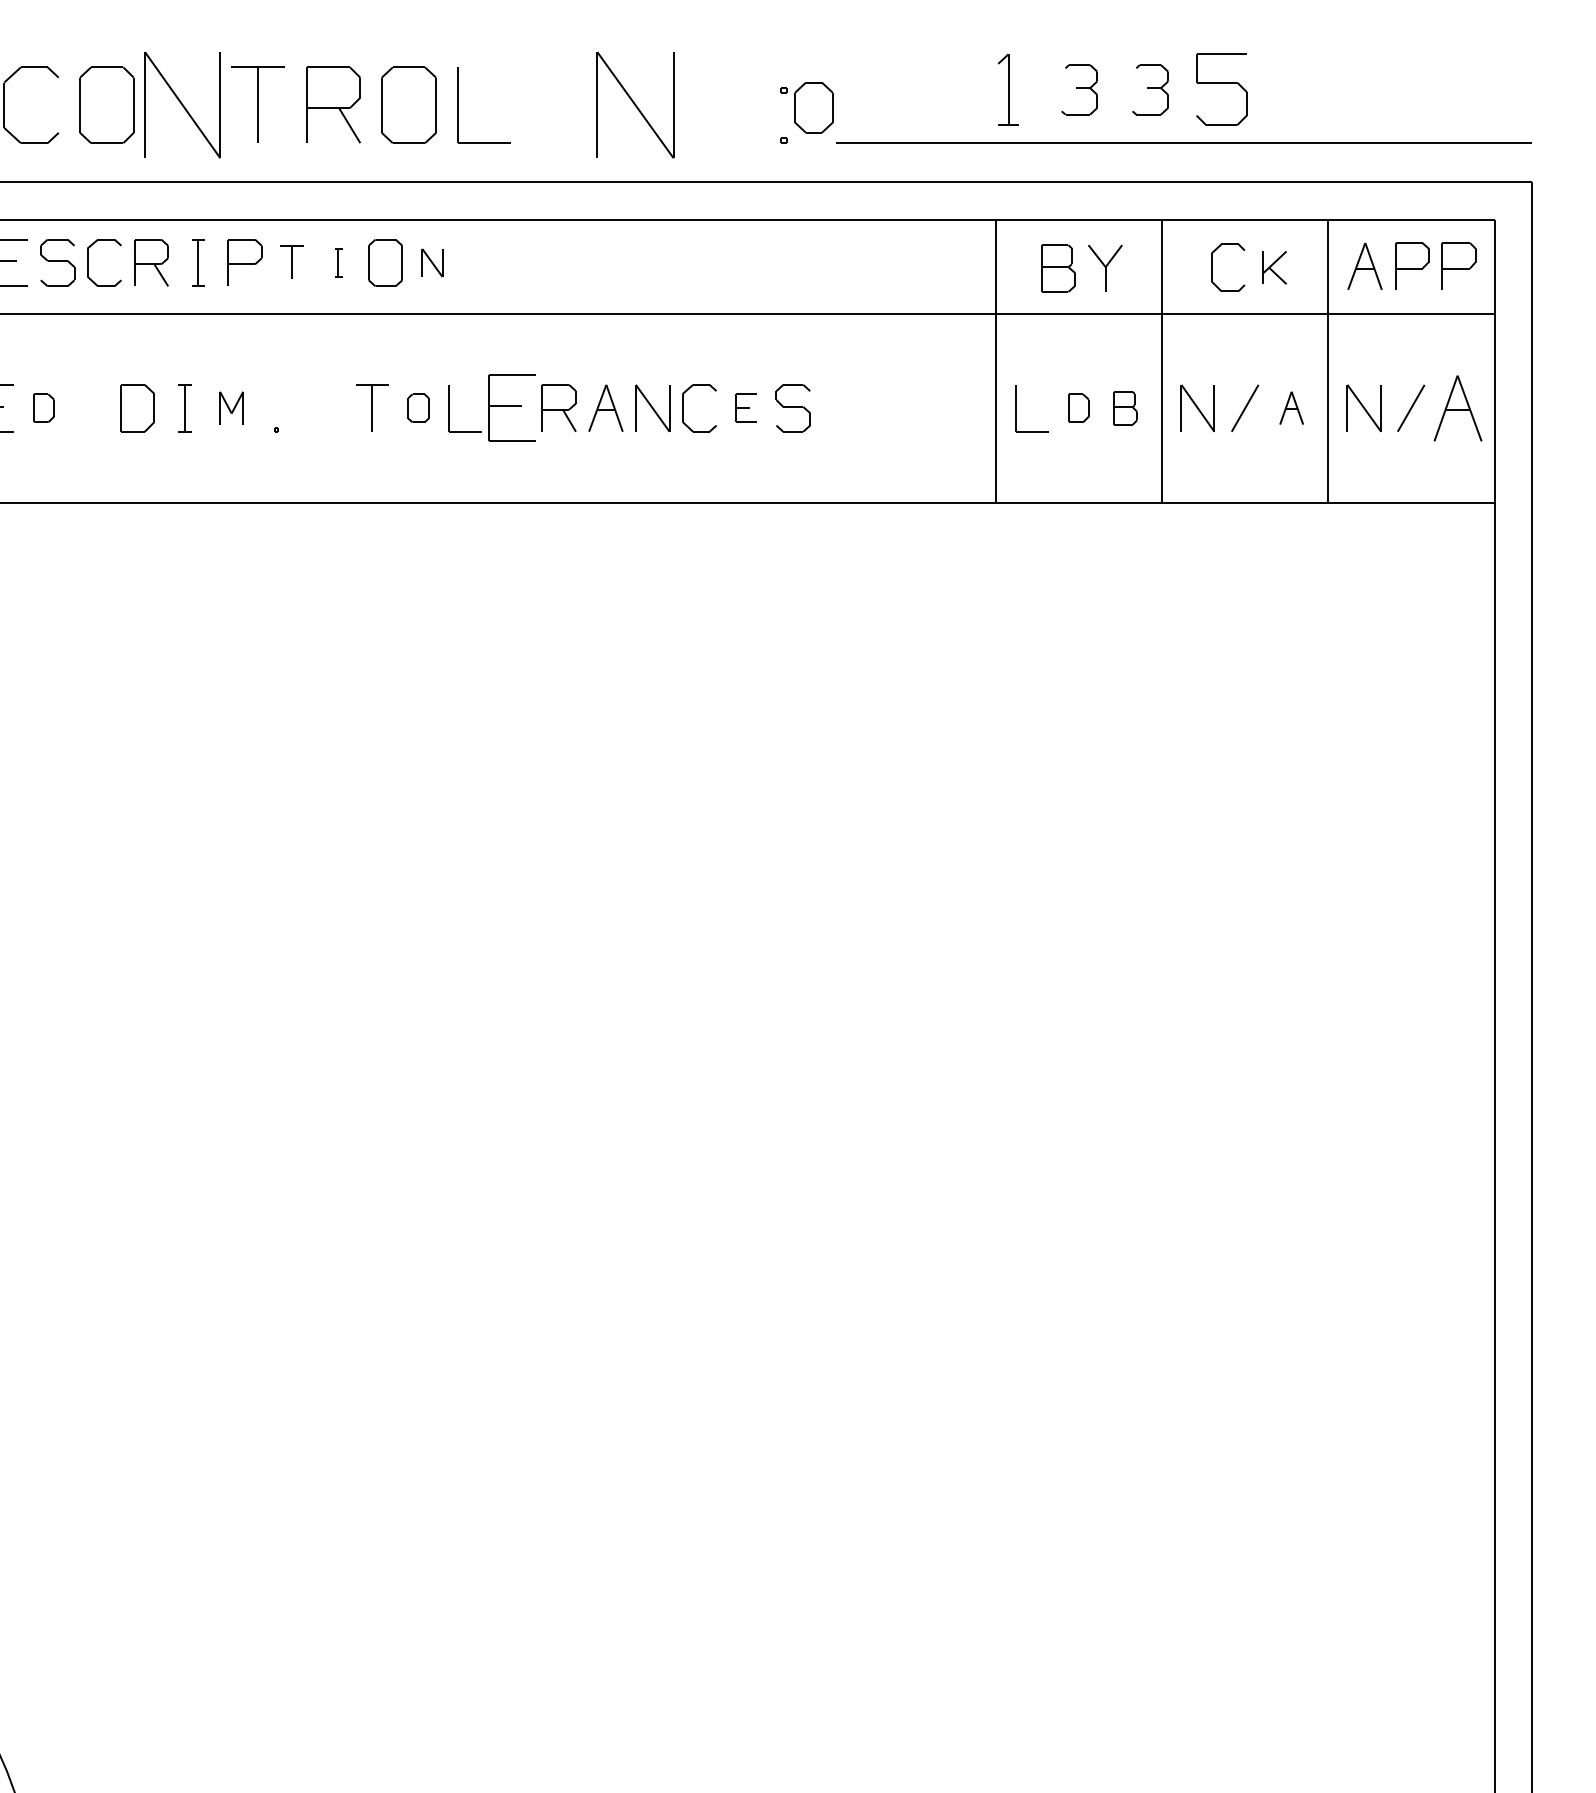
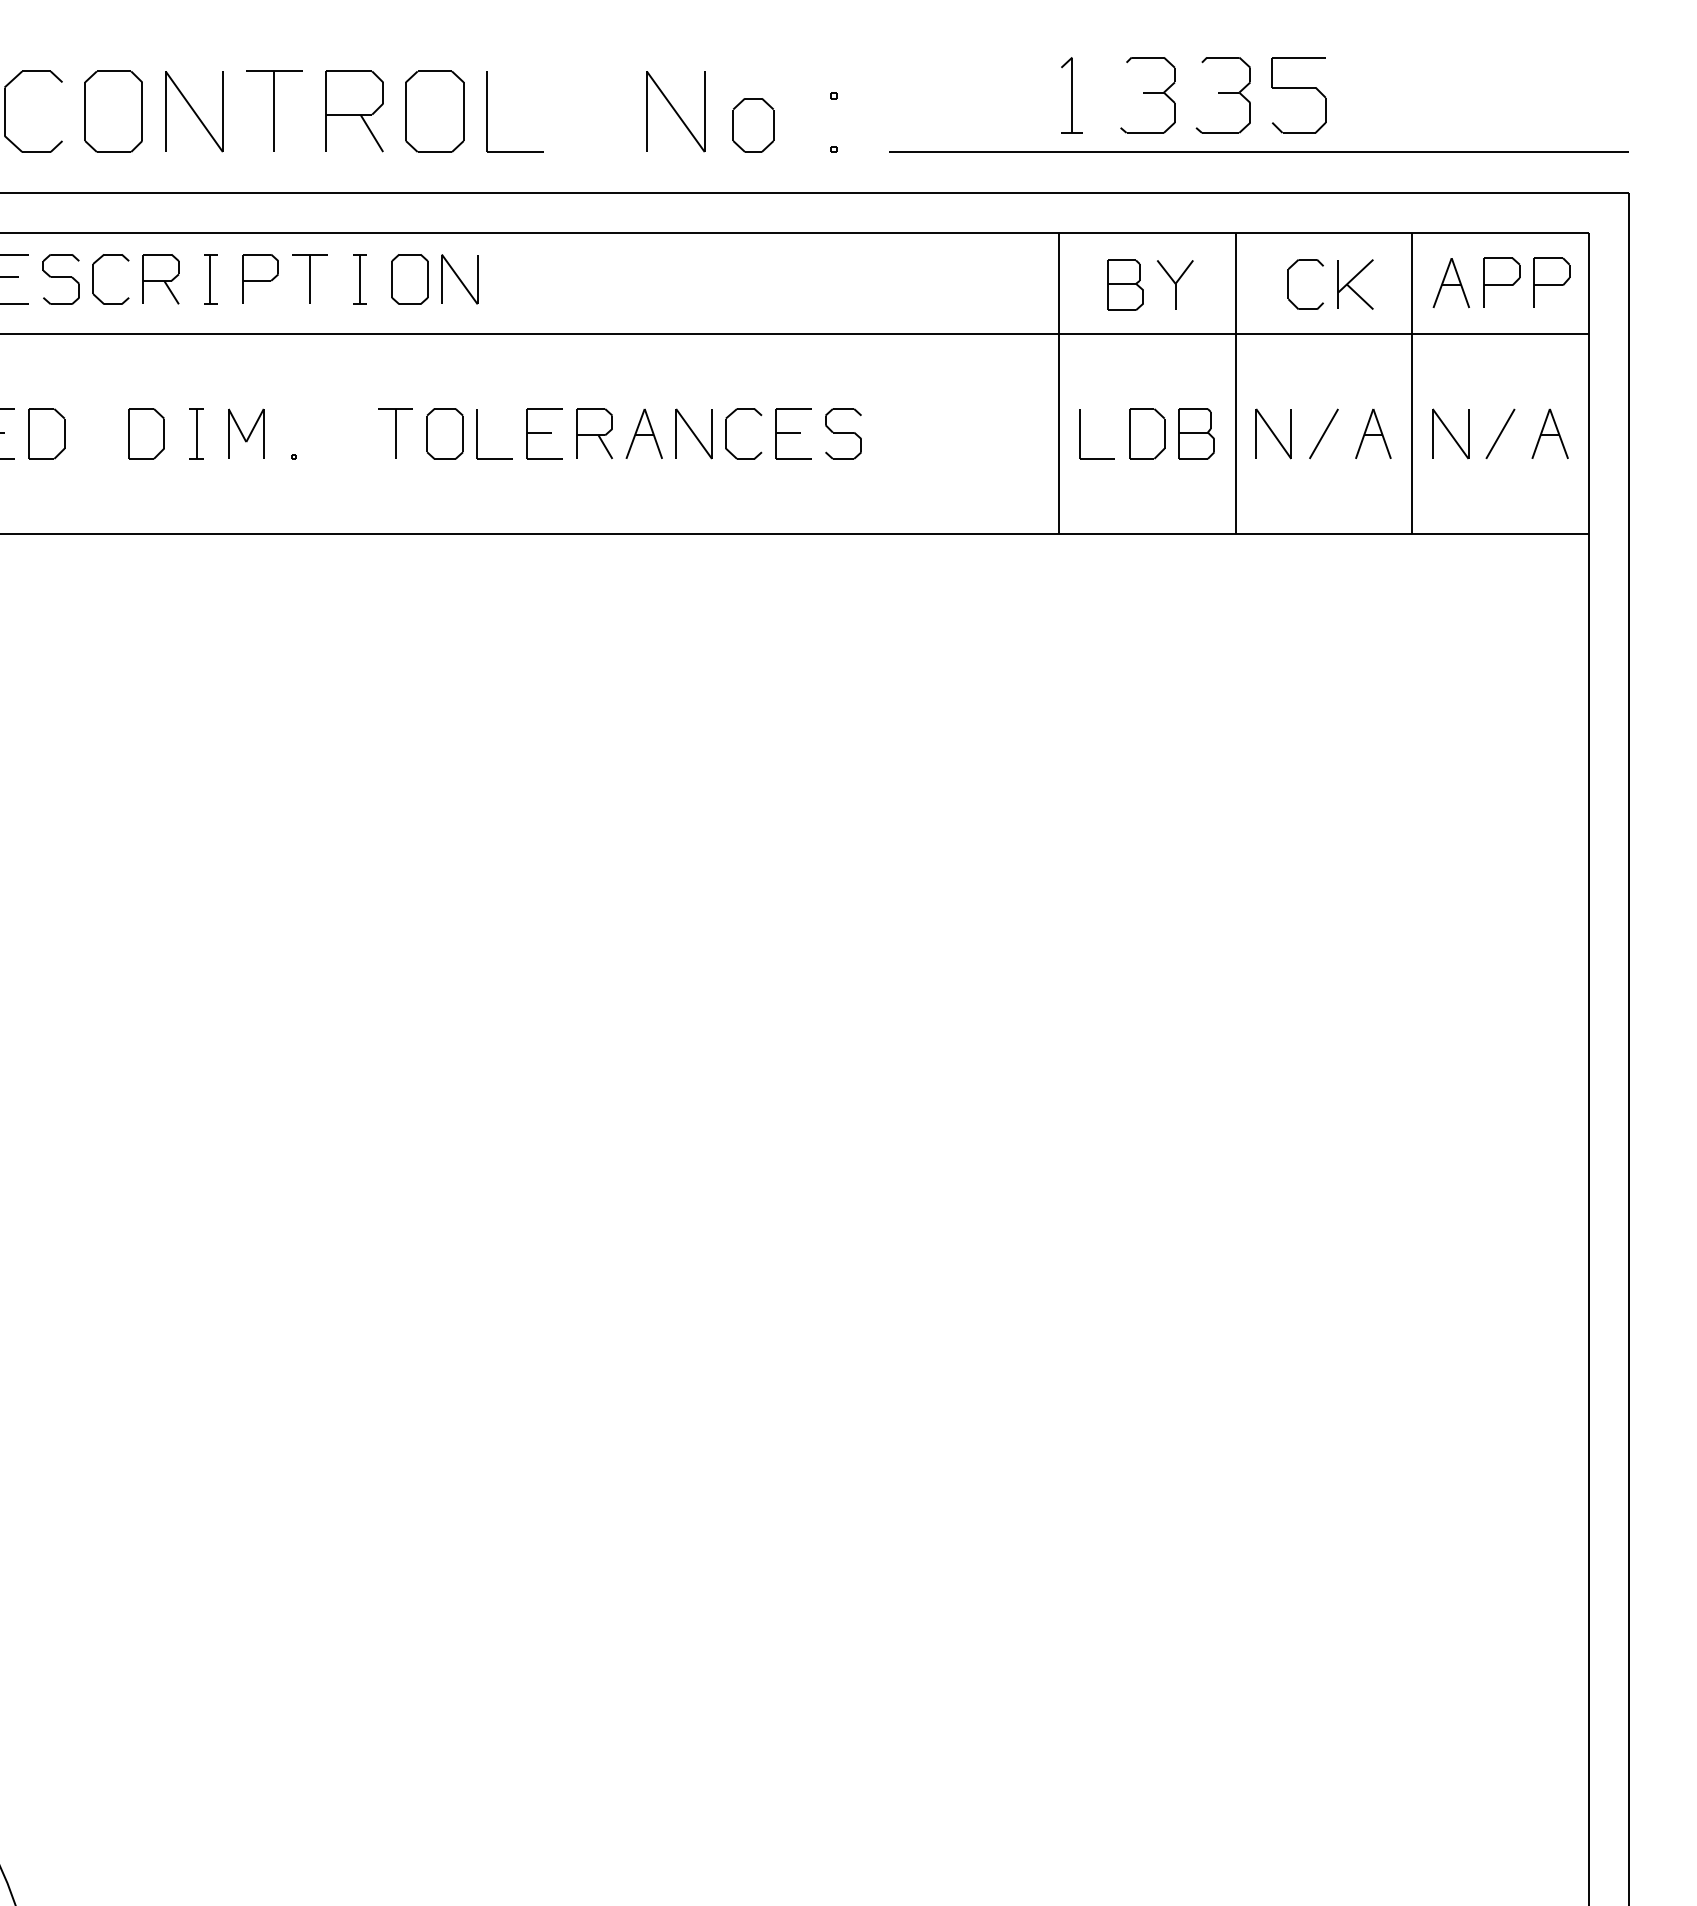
part: (1079, 90) -> (1147, 95), size x1.43
part: (1149, 90) -> (1222, 95), size x1.43
part: (182, 105) -> (194, 111), size x0.71
part: (635, 105) -> (675, 111), size x0.71
part: (813, 107) -> (753, 125), moved
part: (291, 262) -> (309, 278), size x1.43
part: (338, 263) -> (359, 279), size x1.67
part: (432, 263) -> (459, 279), size x1.67
part: (1274, 267) -> (1355, 284), size x1.43
part: (43, 407) -> (46, 433), size x1.67
part: (231, 407) -> (246, 433), size x1.43
part: (418, 407) -> (444, 433), size x1.67
part: (512, 407) -> (544, 433), size x0.71
part: (746, 407) -> (793, 433), size x1.67
part: (1079, 407) -> (1147, 433), size x1.67
part: (1125, 407) -> (1196, 433), size x1.43
part: (1291, 407) -> (1373, 433), size x1.43
part: (1457, 407) -> (1549, 433), size x0.71

